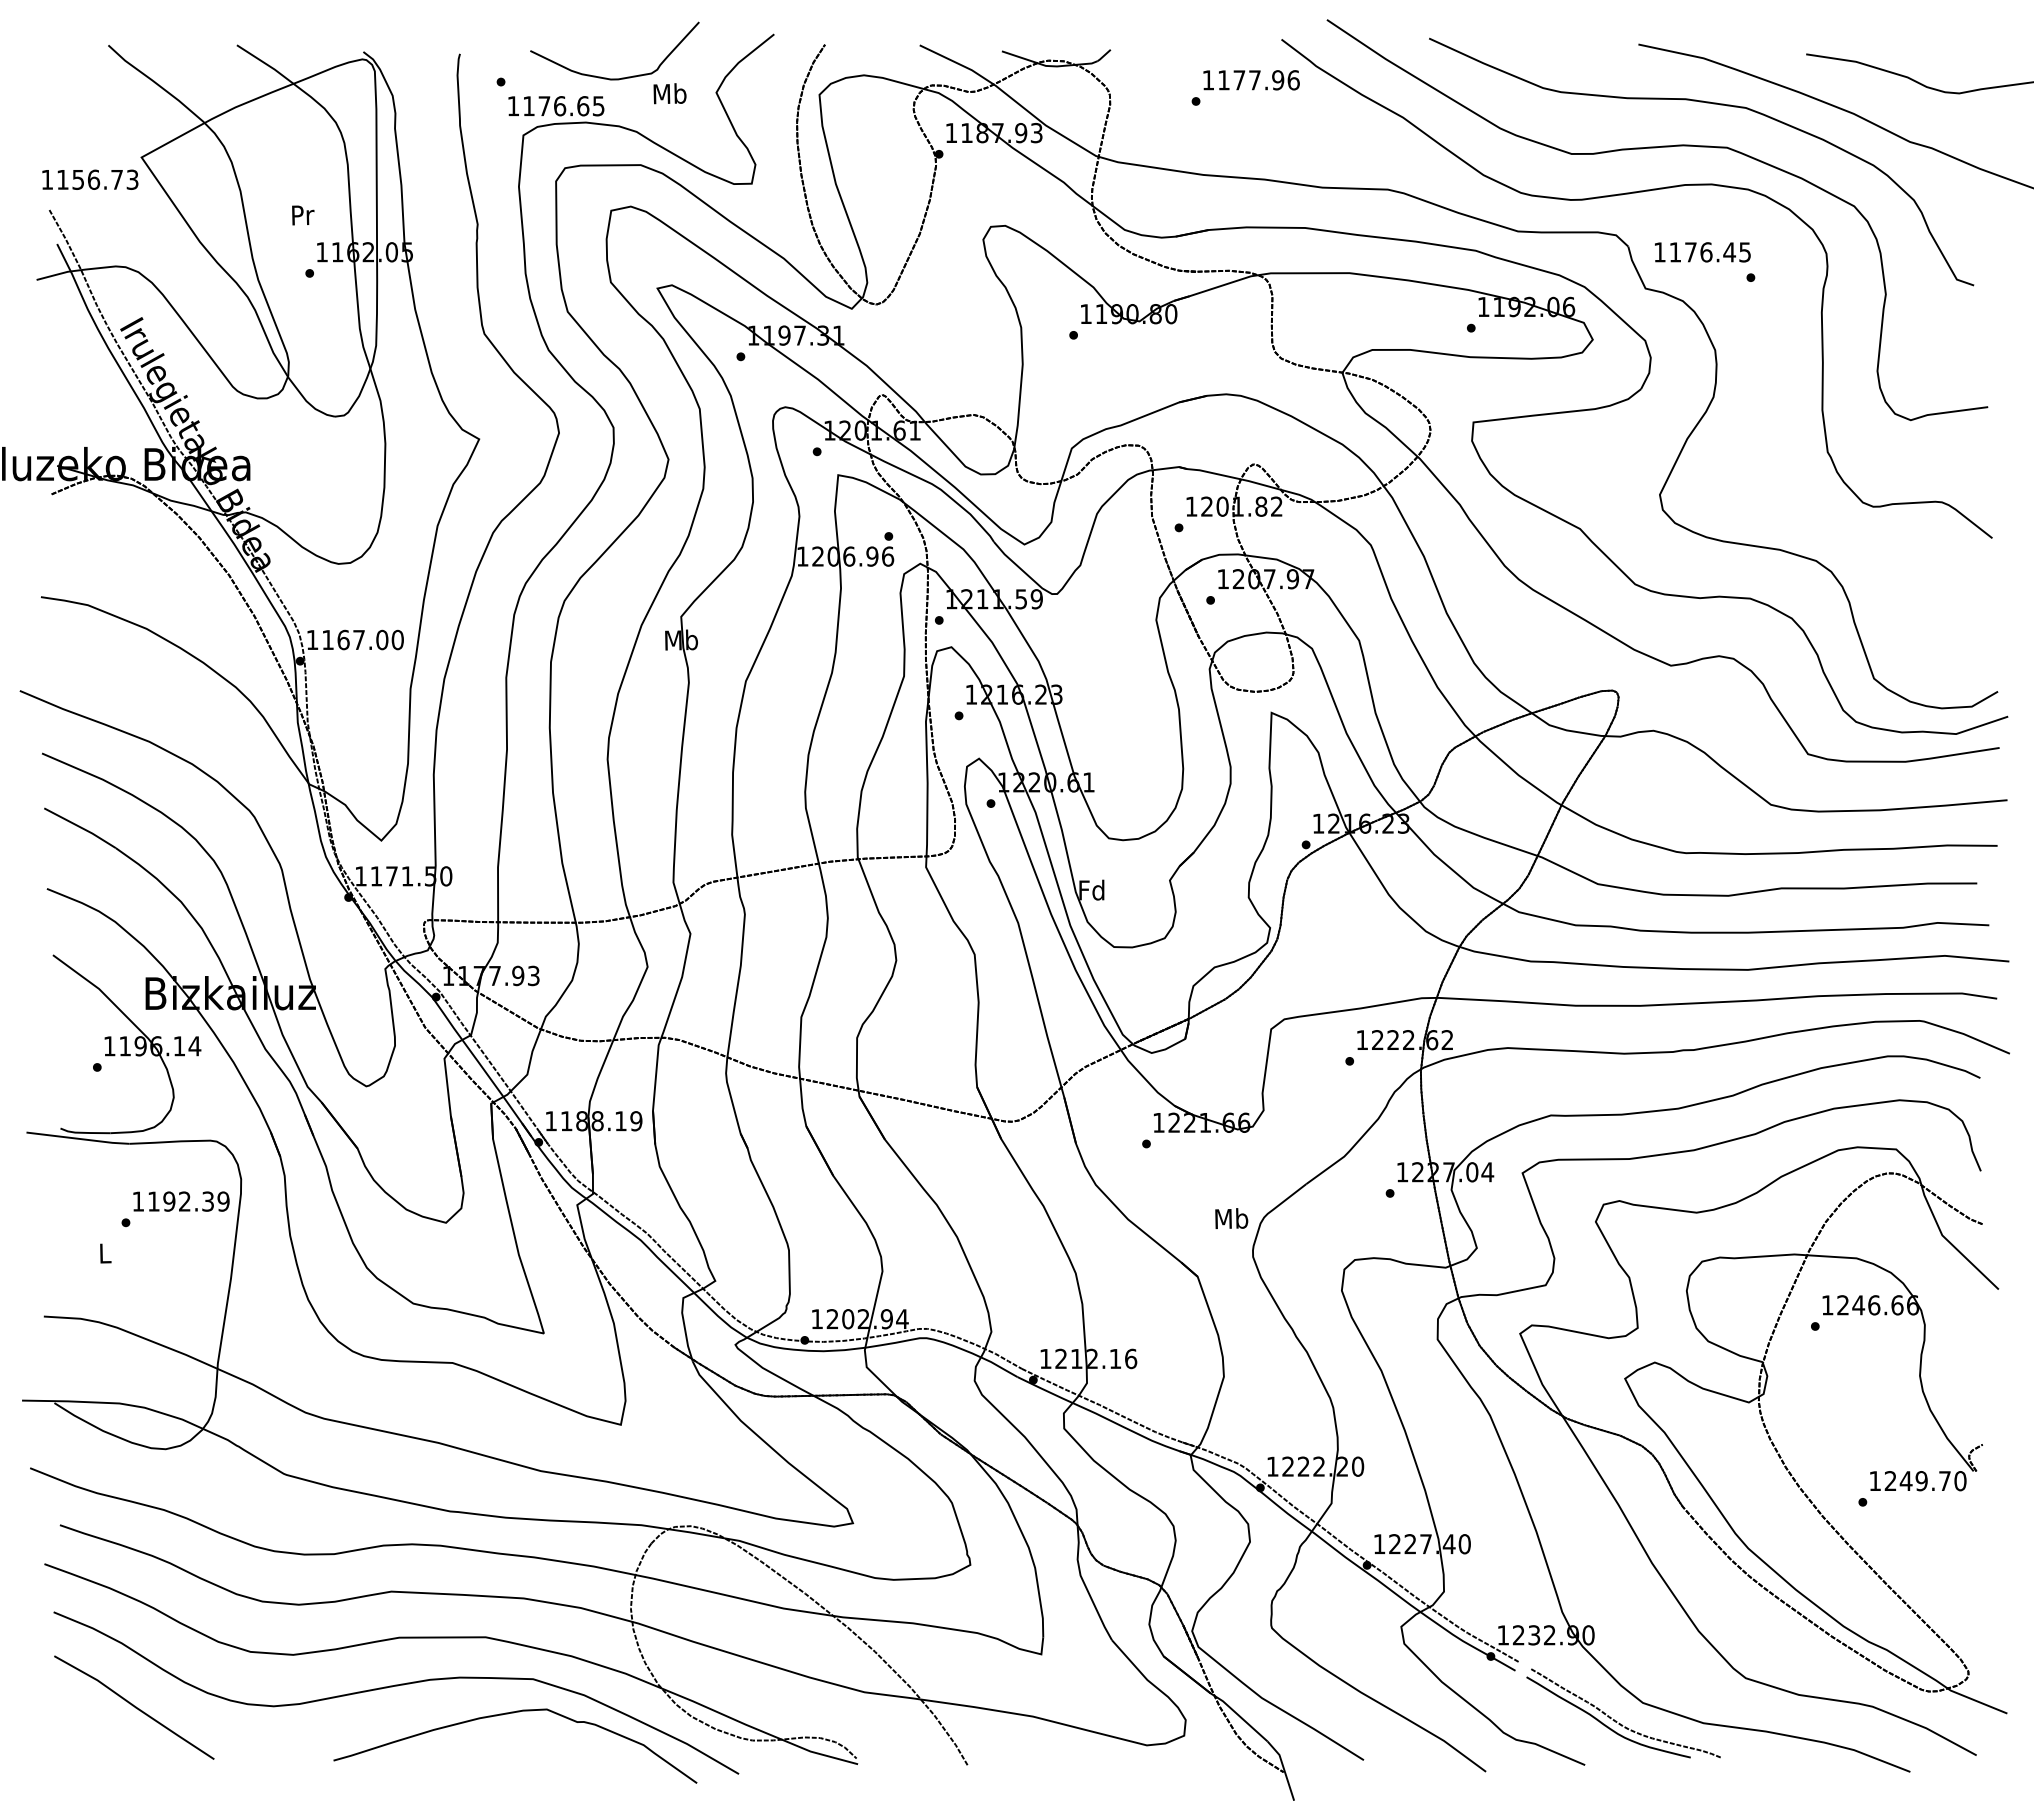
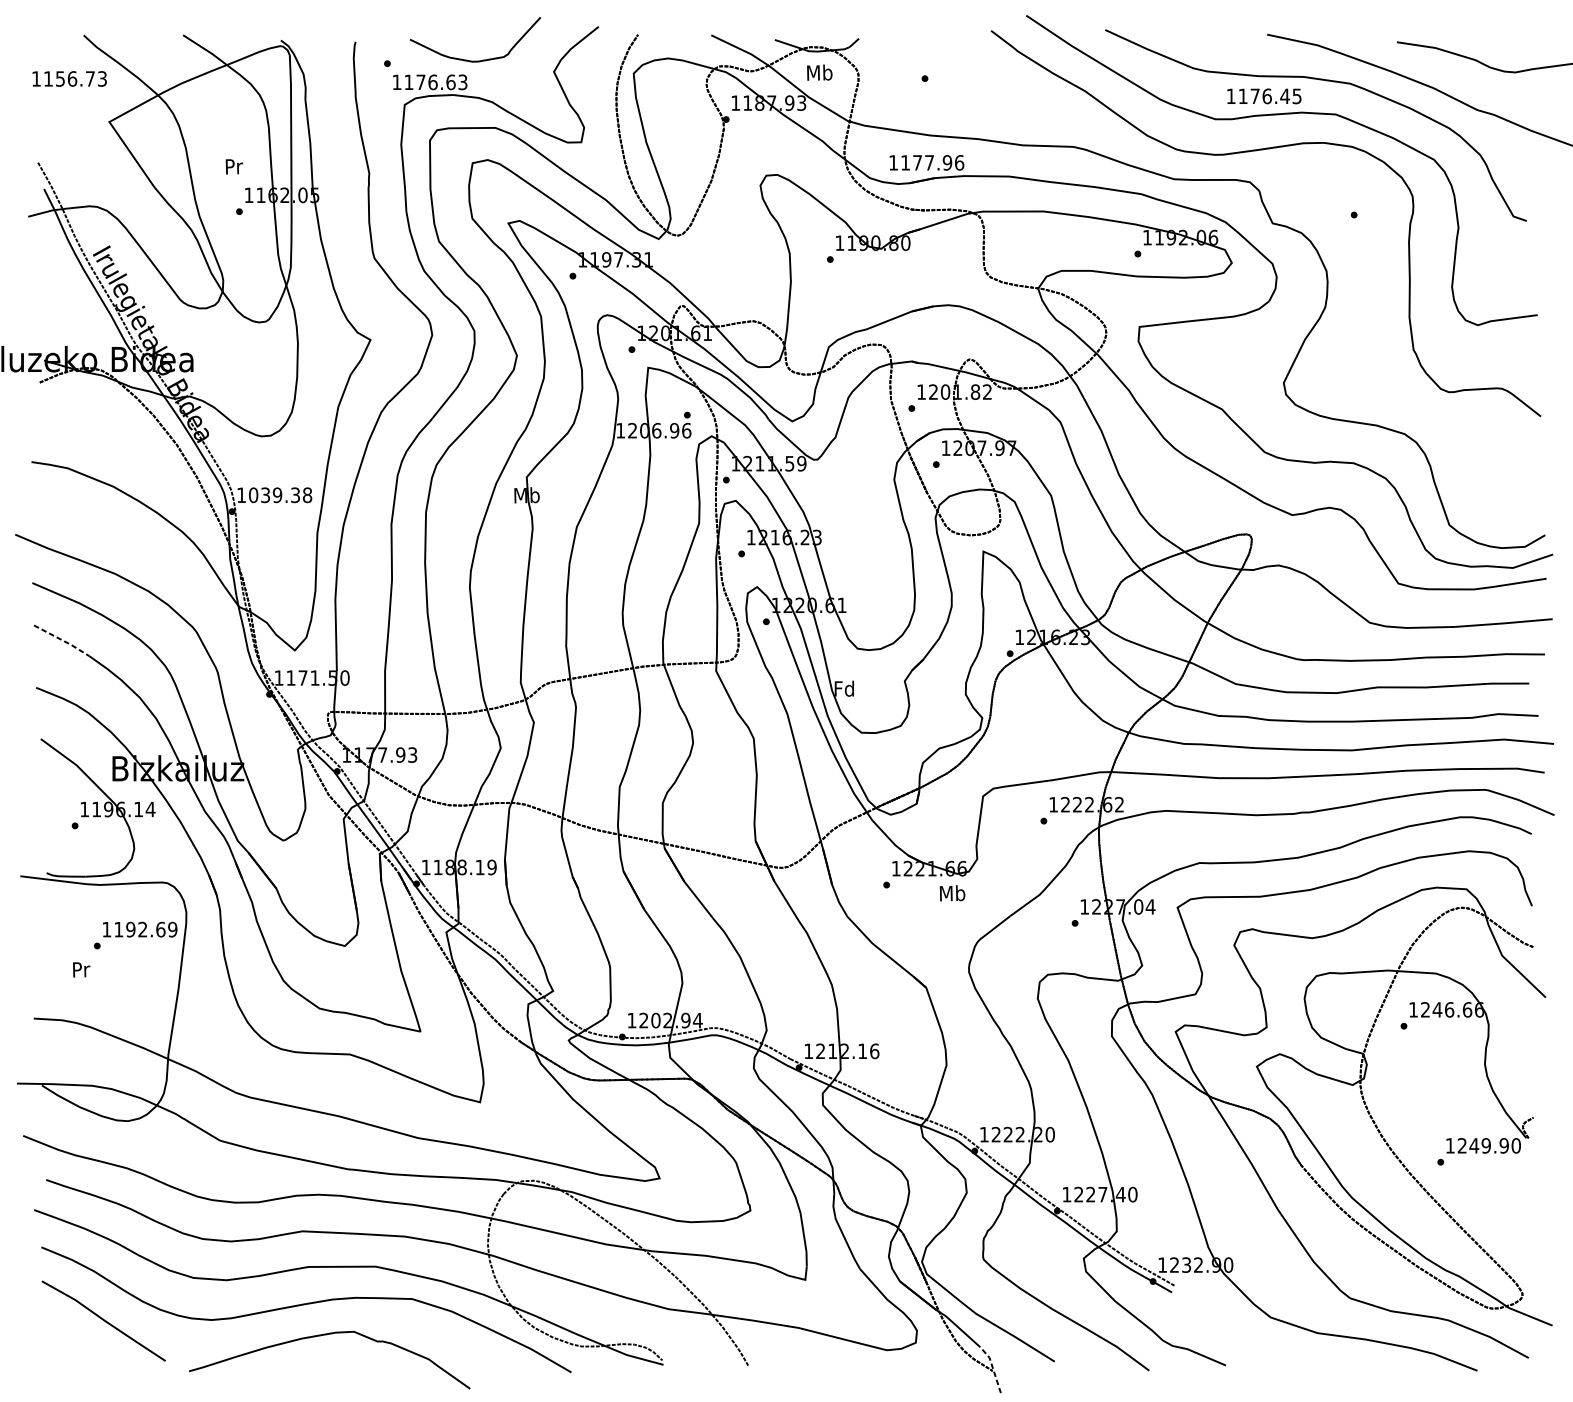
text: (1251, 80) -> (926, 163), moved
text: (669, 93) -> (819, 72), moved
text: (598, 105) -> (462, 81), 1176.65 -> 1176.63
text: (90, 179) -> (69, 78), moved
text: (1702, 252) -> (1264, 96), moved
text: (362, 639) -> (280, 494), 1167.00 -> 1039.38
line: (81, 827) -> (62, 640), solid -> dashed
text: (208, 1201) -> (161, 929), 1192.39 -> 1192.69
text: (1231, 1218) -> (952, 893), moved
text: (105, 1253) -> (81, 969), L -> Pr
text: (1944, 1481) -> (1503, 1146), 1249.70 -> 1249.90
curve: (508, 1714) -> (324, 1335), moved
part: (1619, 1722) -> (1252, 1332), removed
line: (1283, 1769) -> (992, 1368), solid -> dashed

